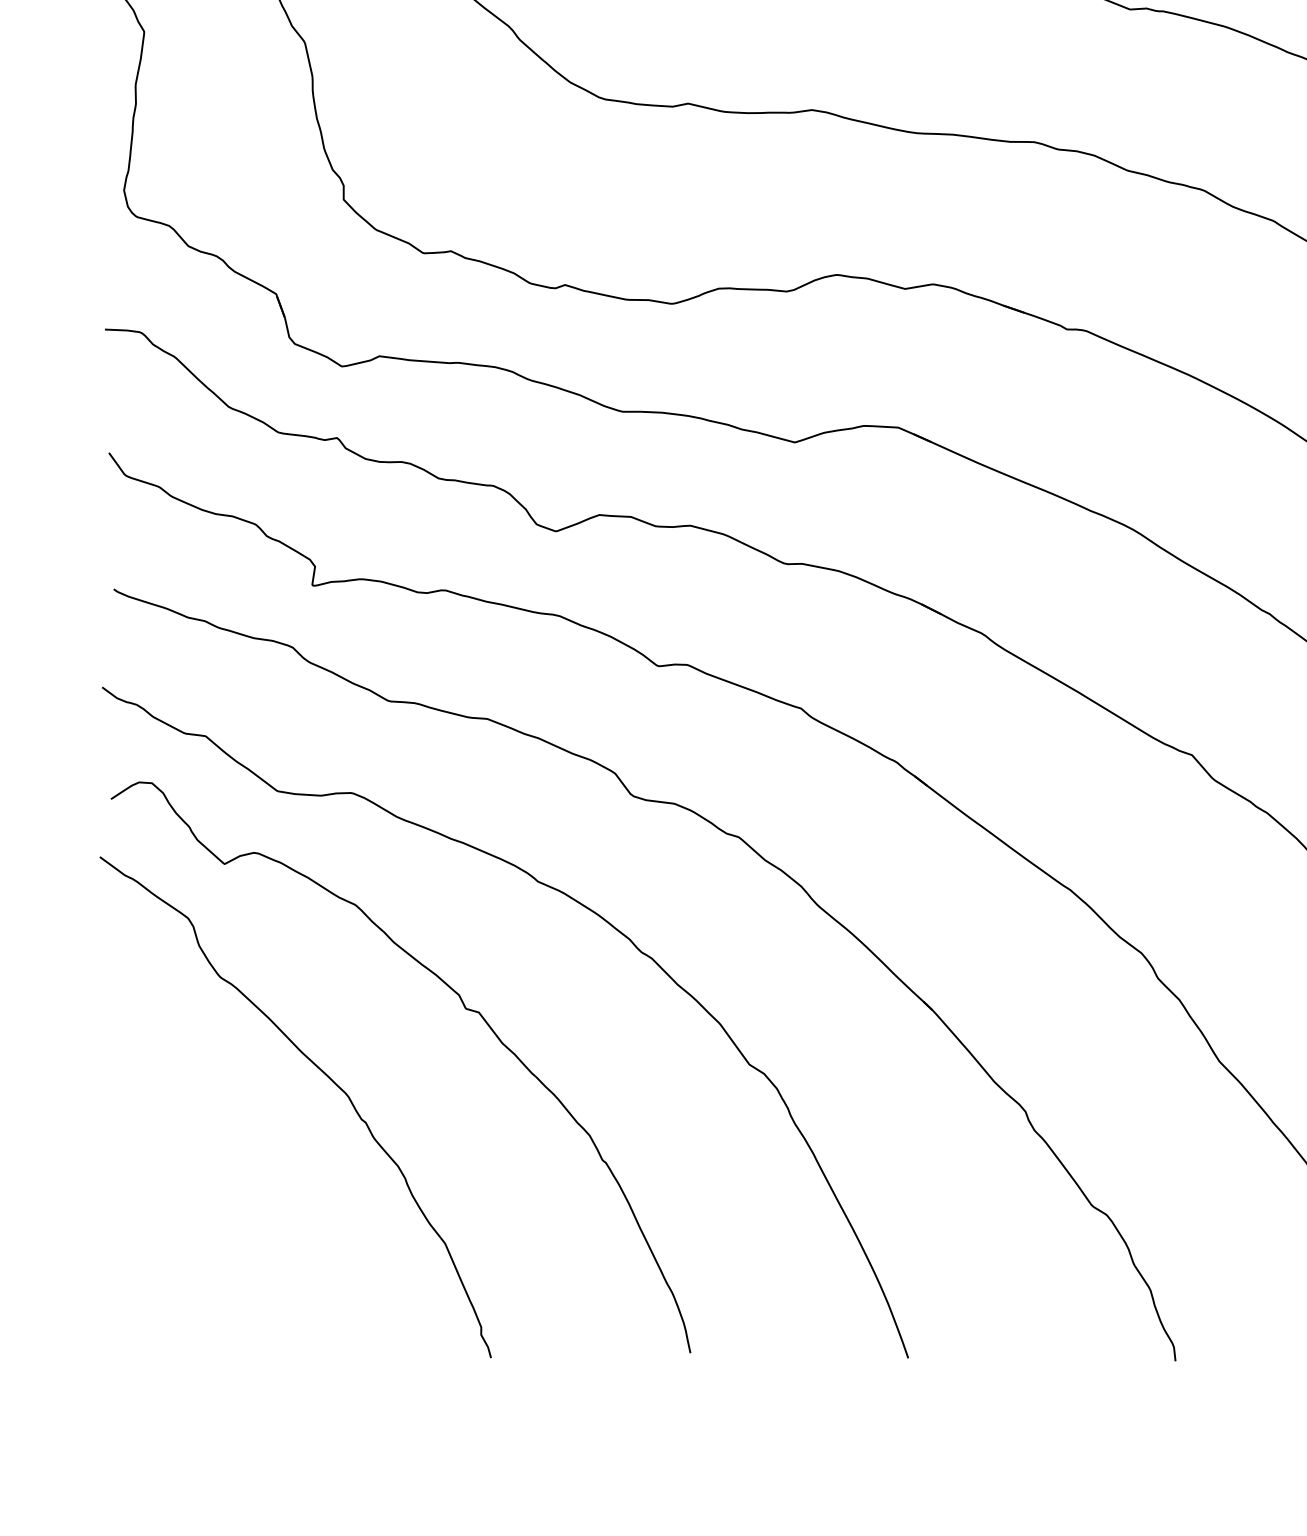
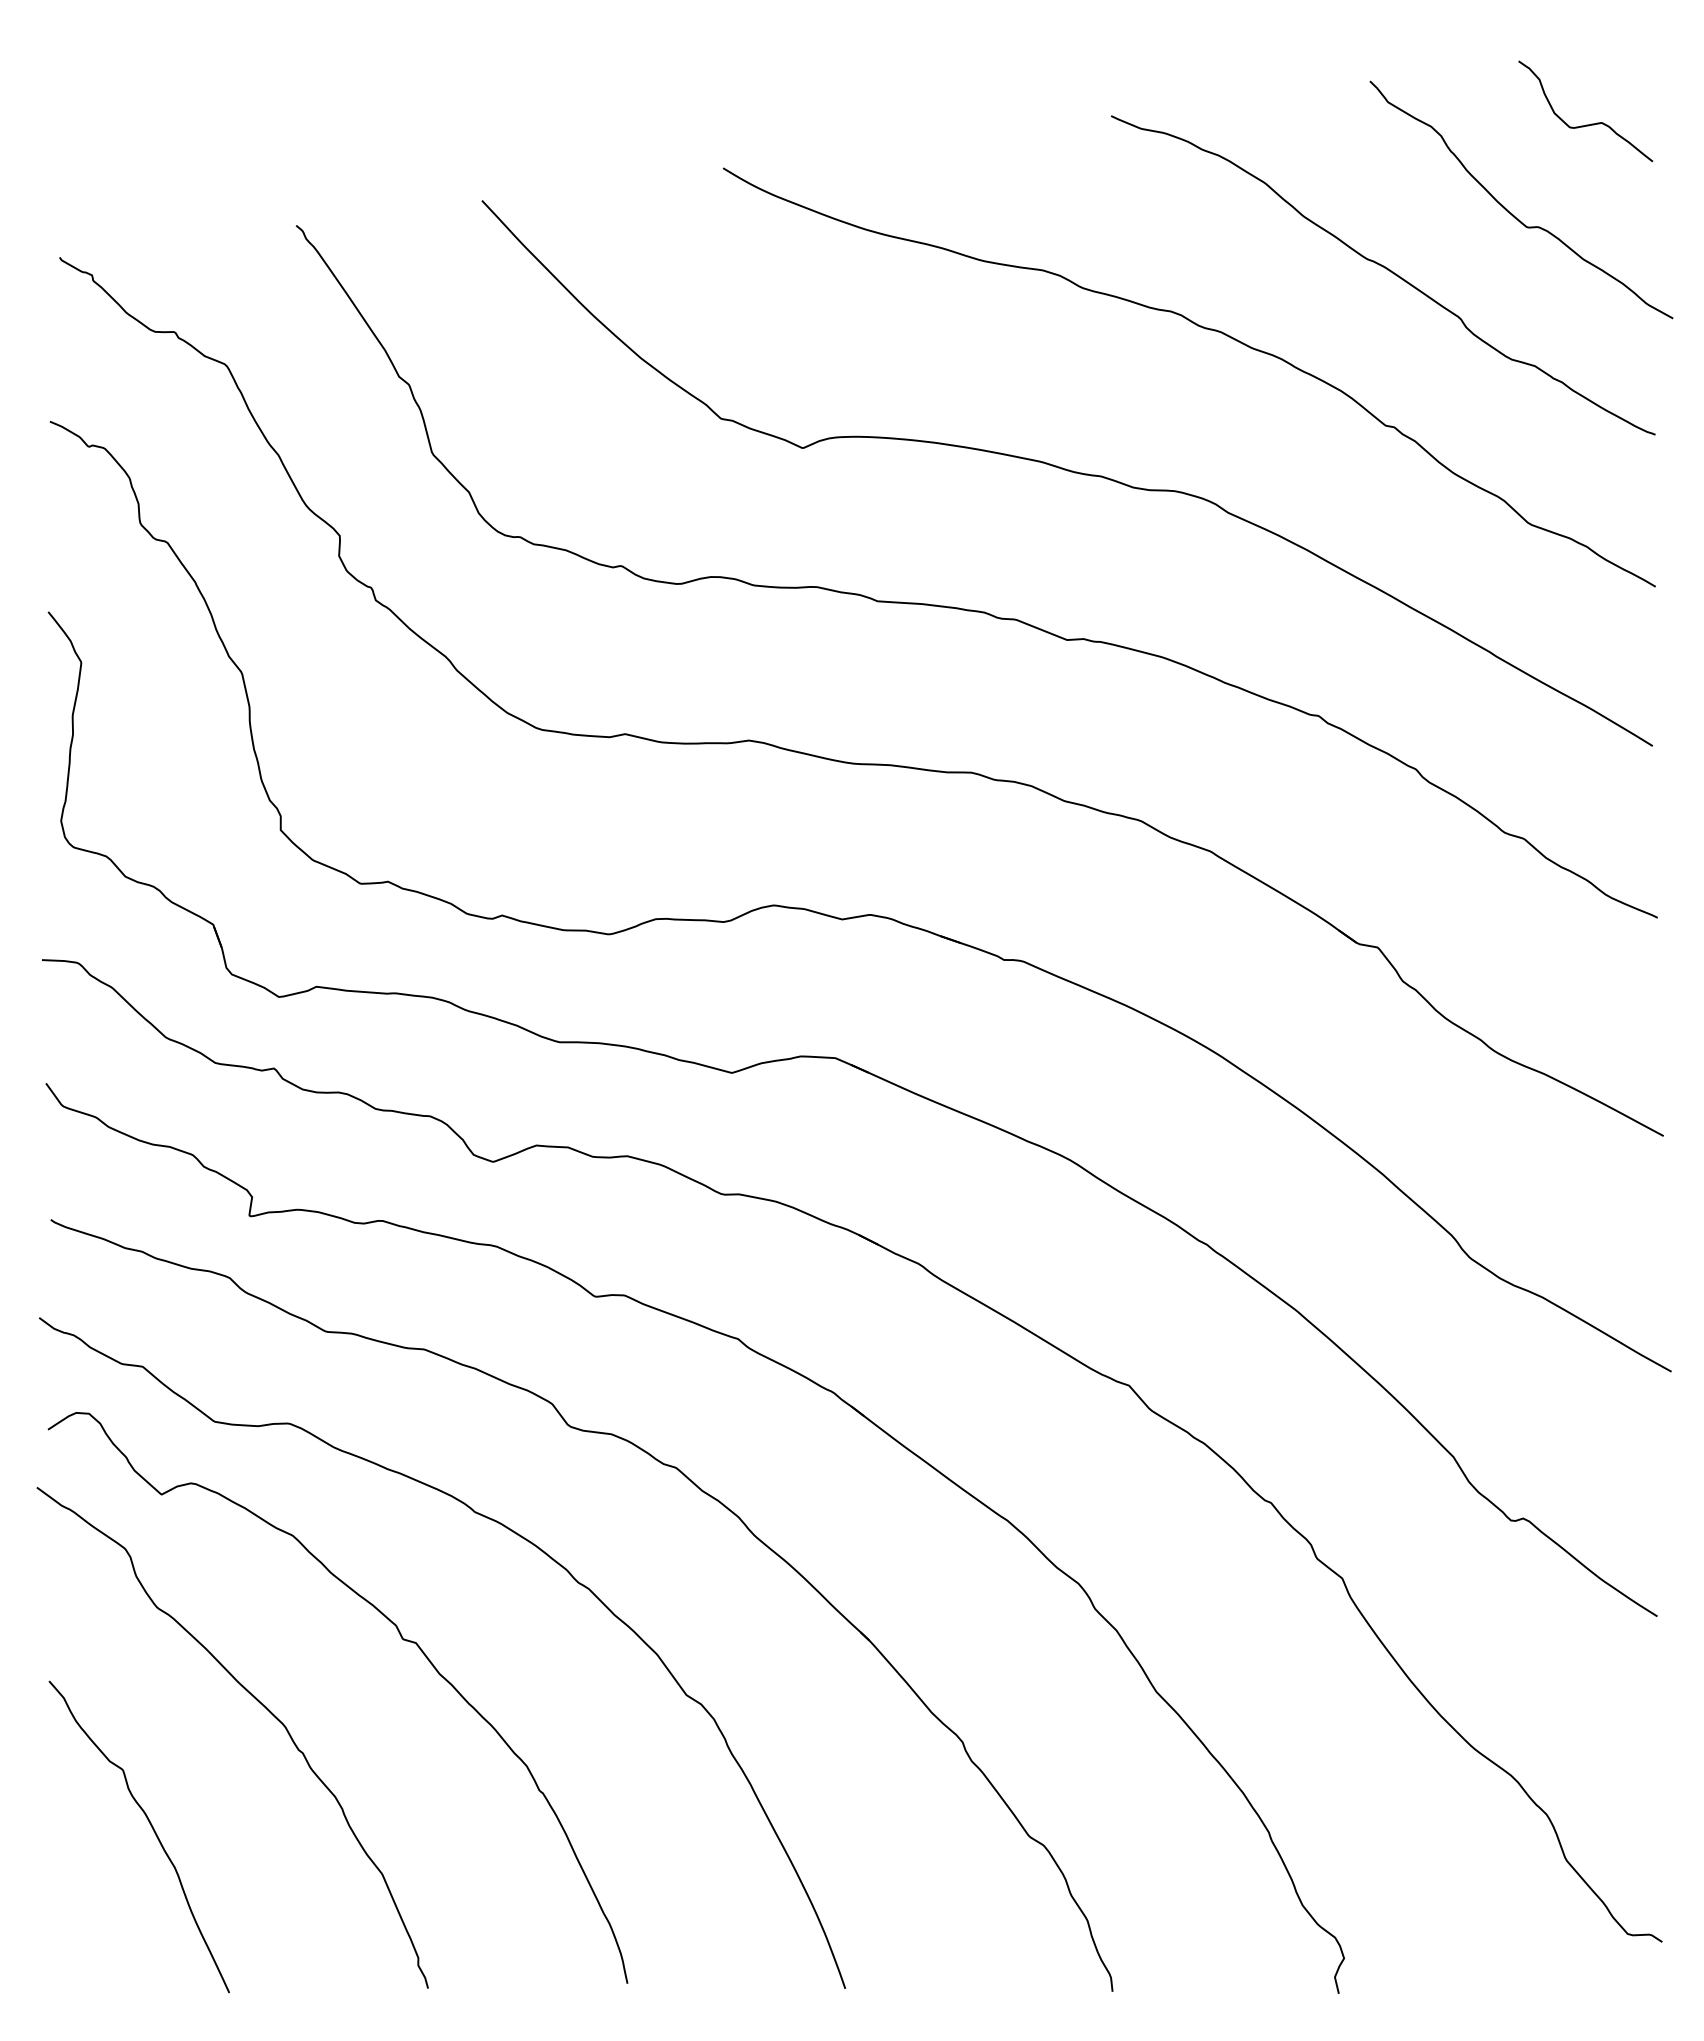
curve: (215, 1198) -> (152, 1829), added

